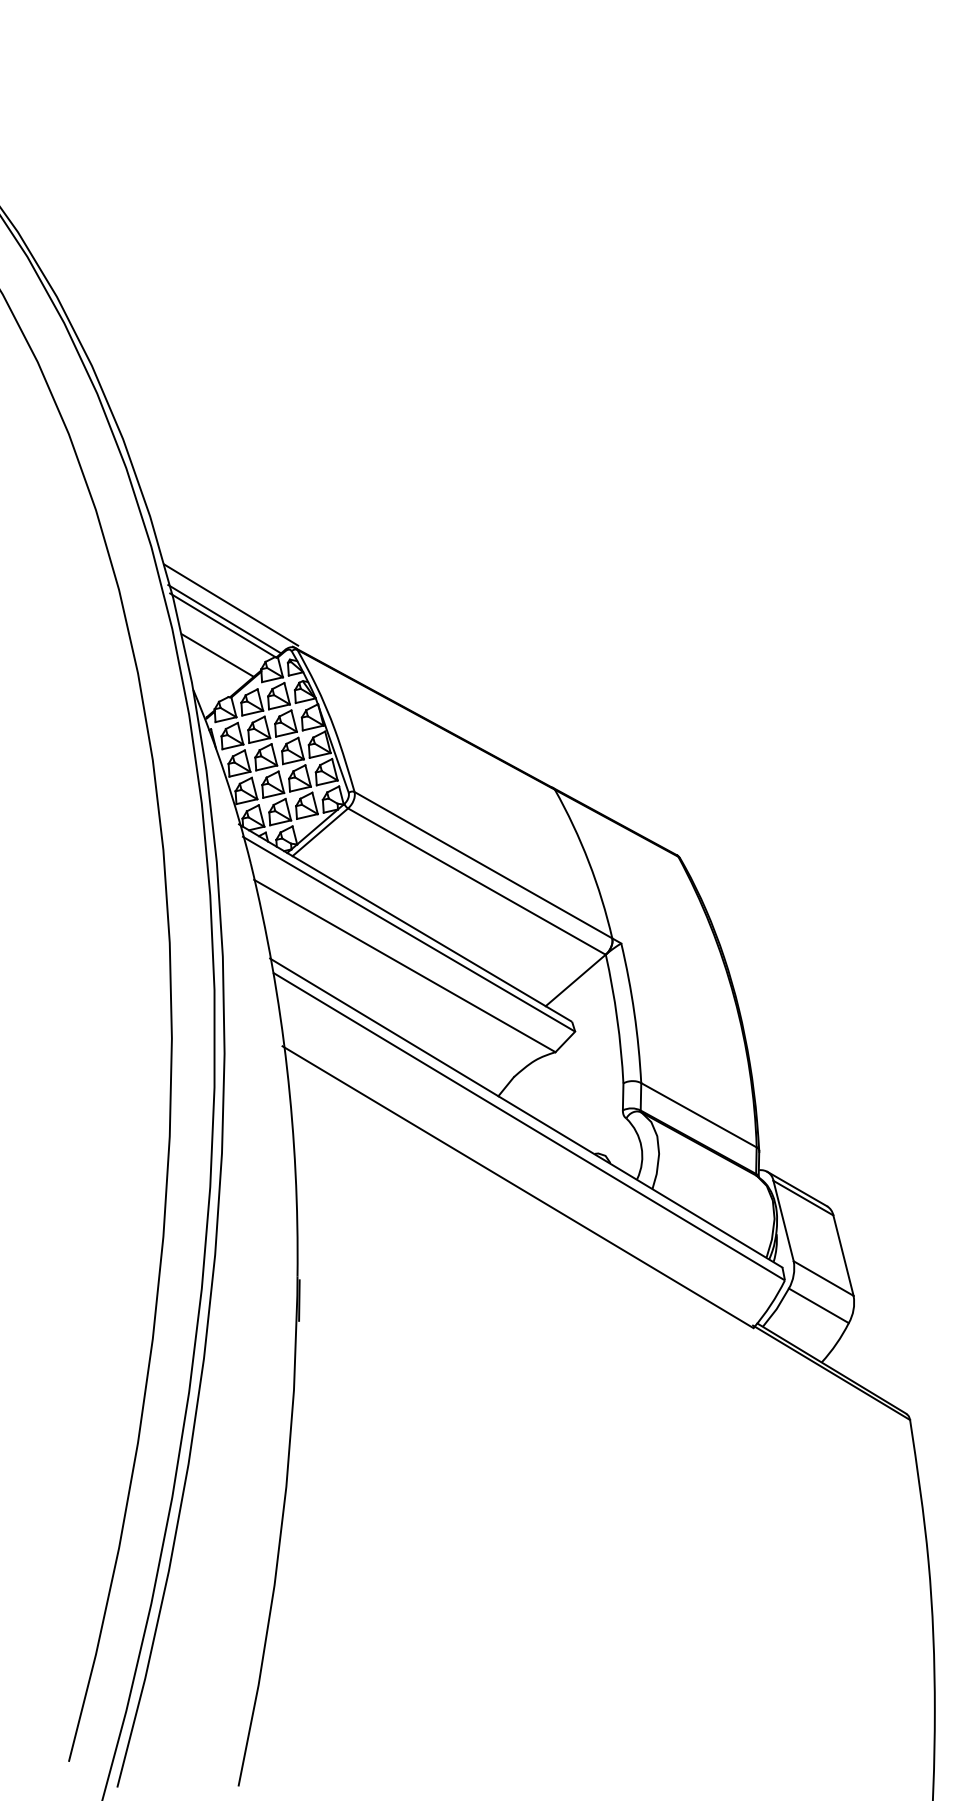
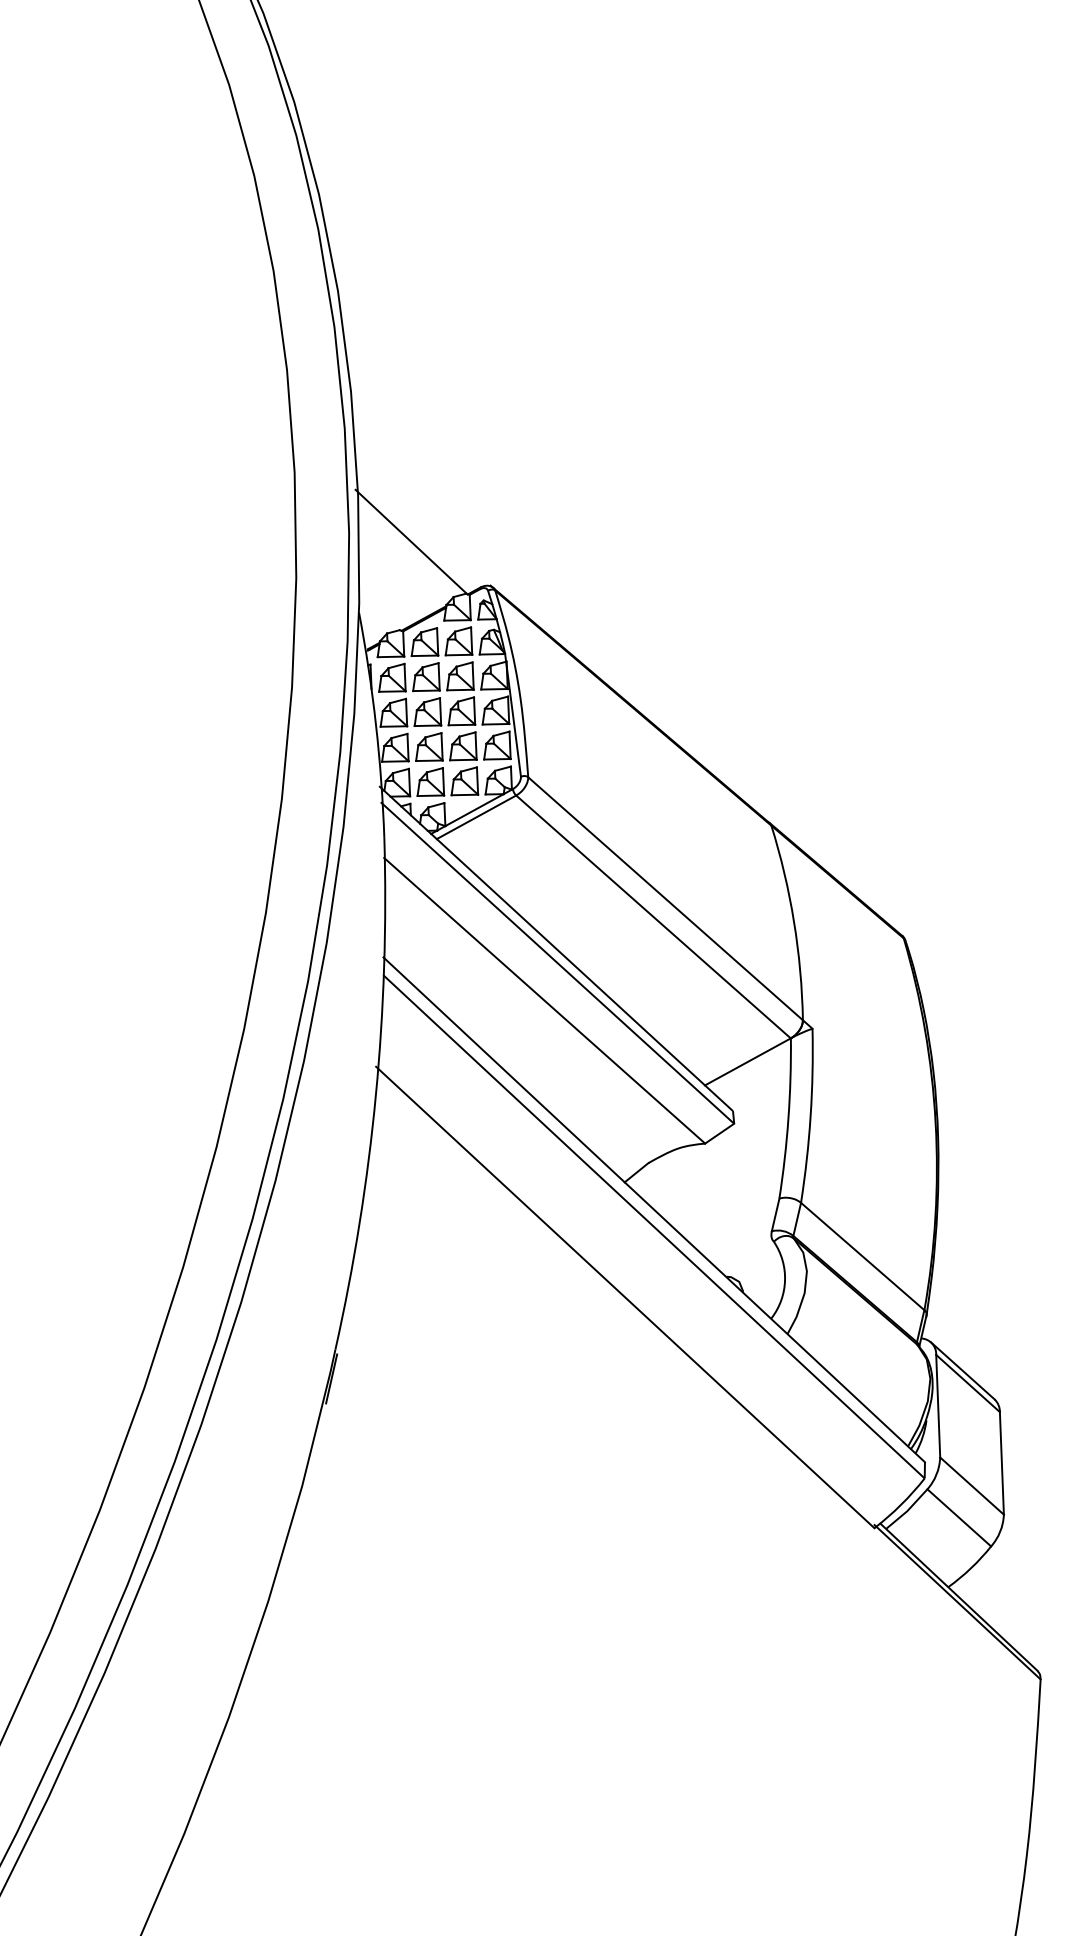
line: (231, 604) -> (427, 518), removed
line: (224, 619) -> (414, 535), removed
line: (217, 655) -> (397, 577), removed

